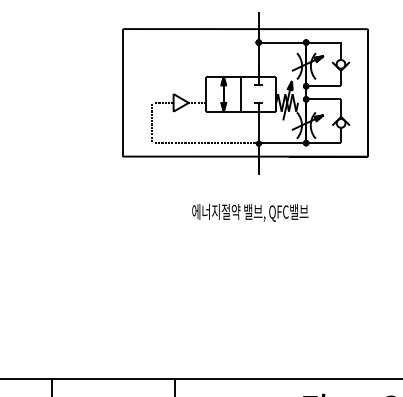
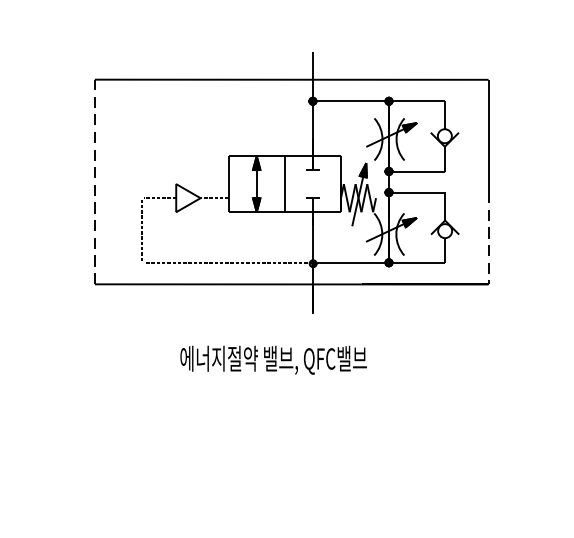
line: (122, 92) -> (94, 181), solid -> dashed
line: (368, 127) -> (489, 237), solid -> dashed
text: (250, 212) -> (273, 359), moved

